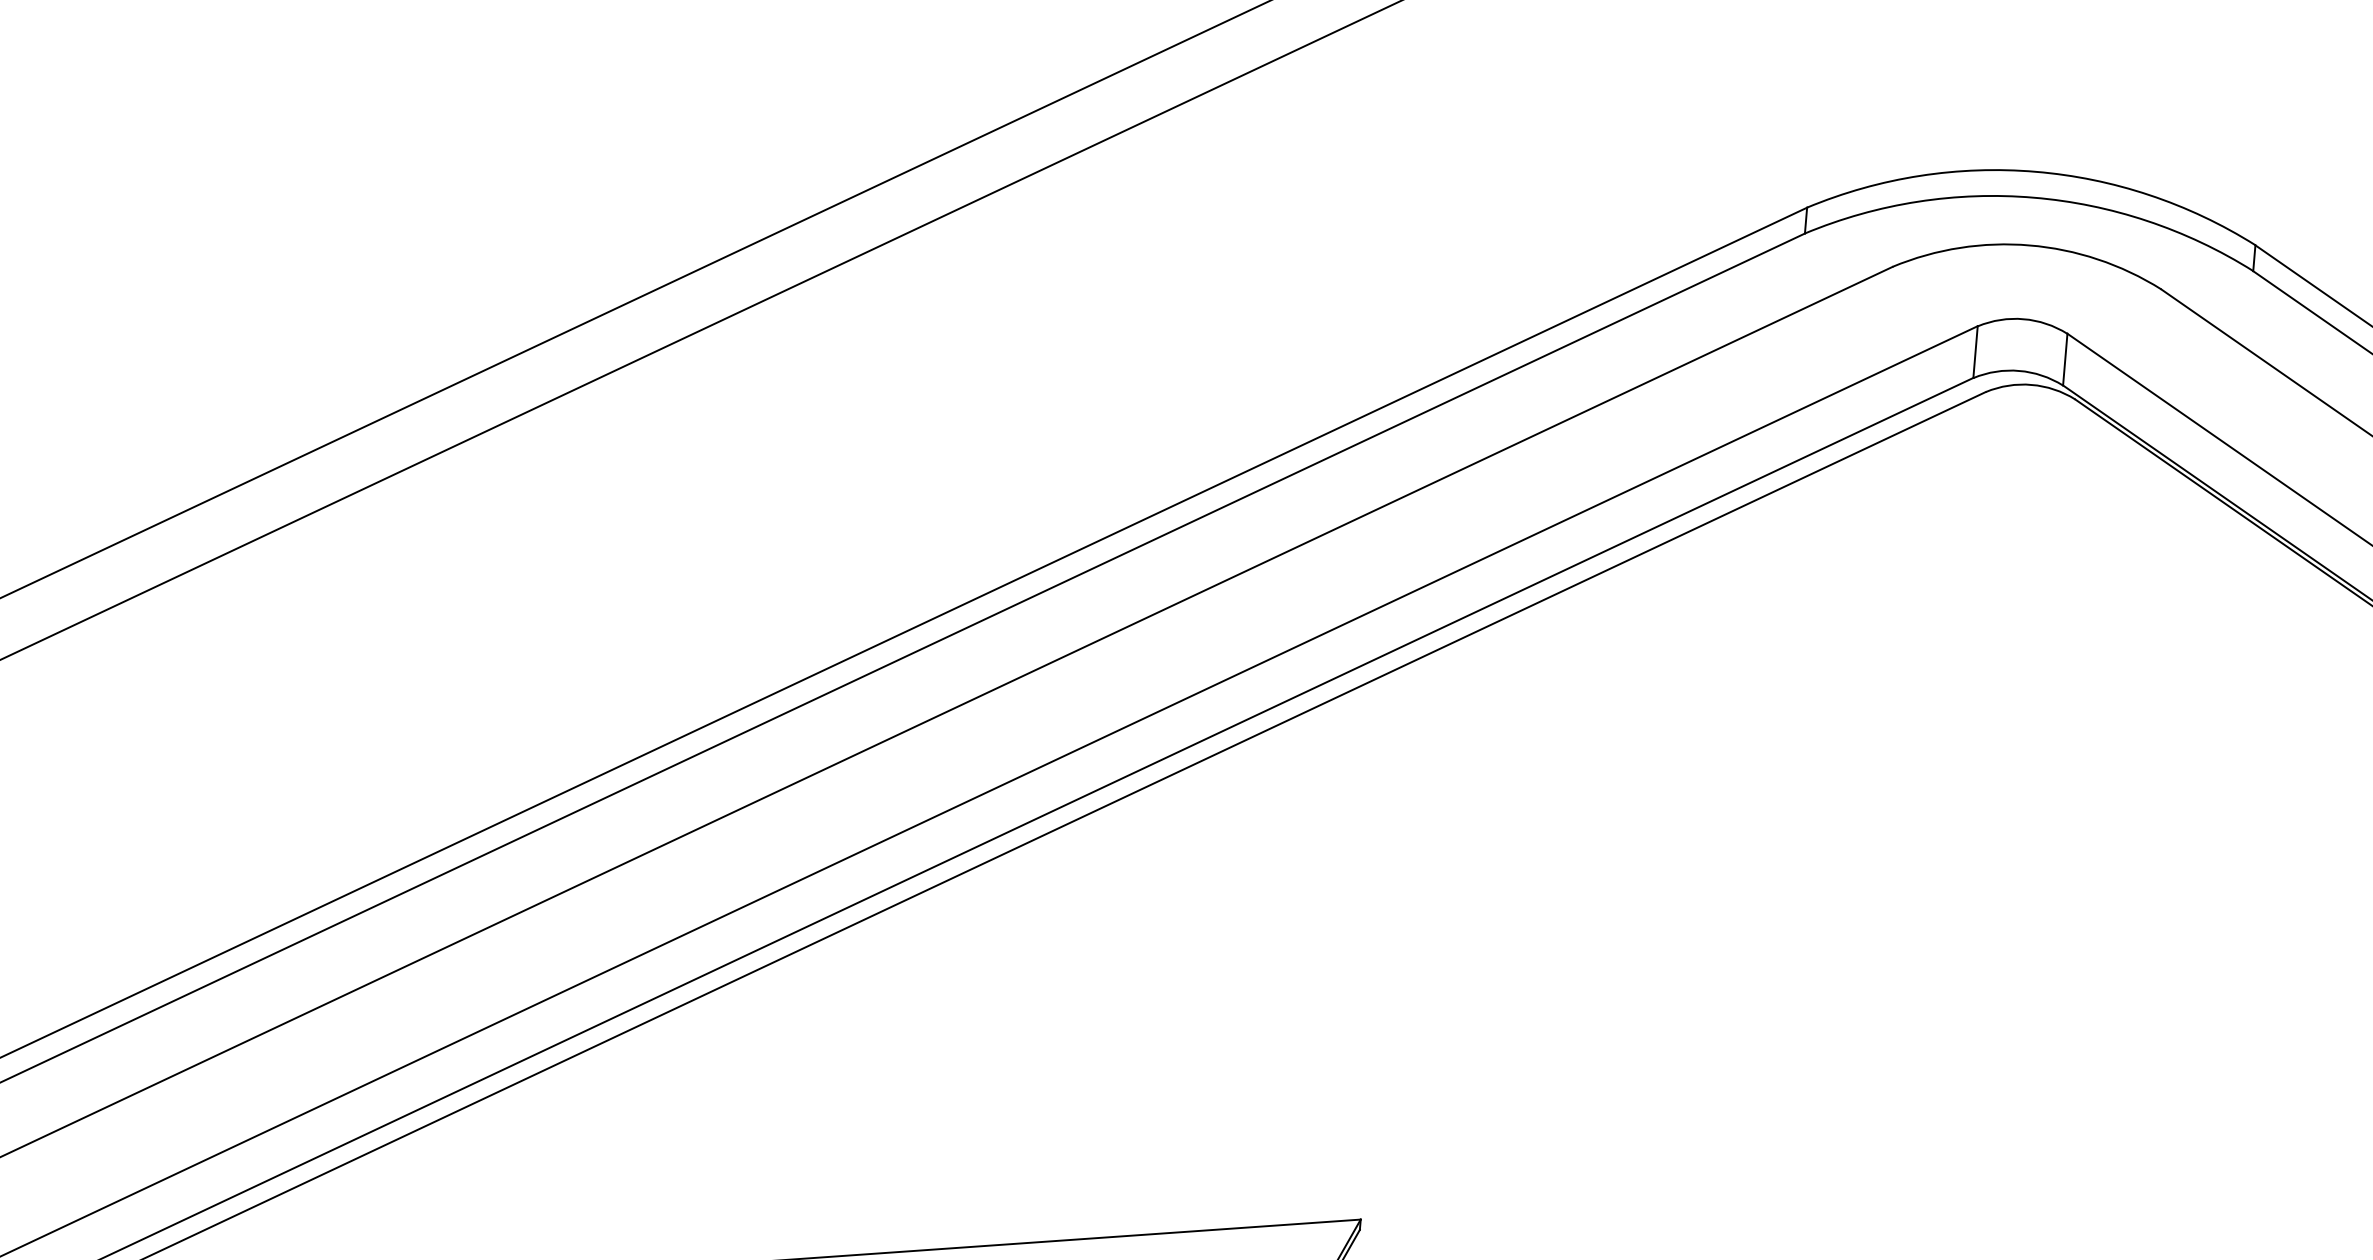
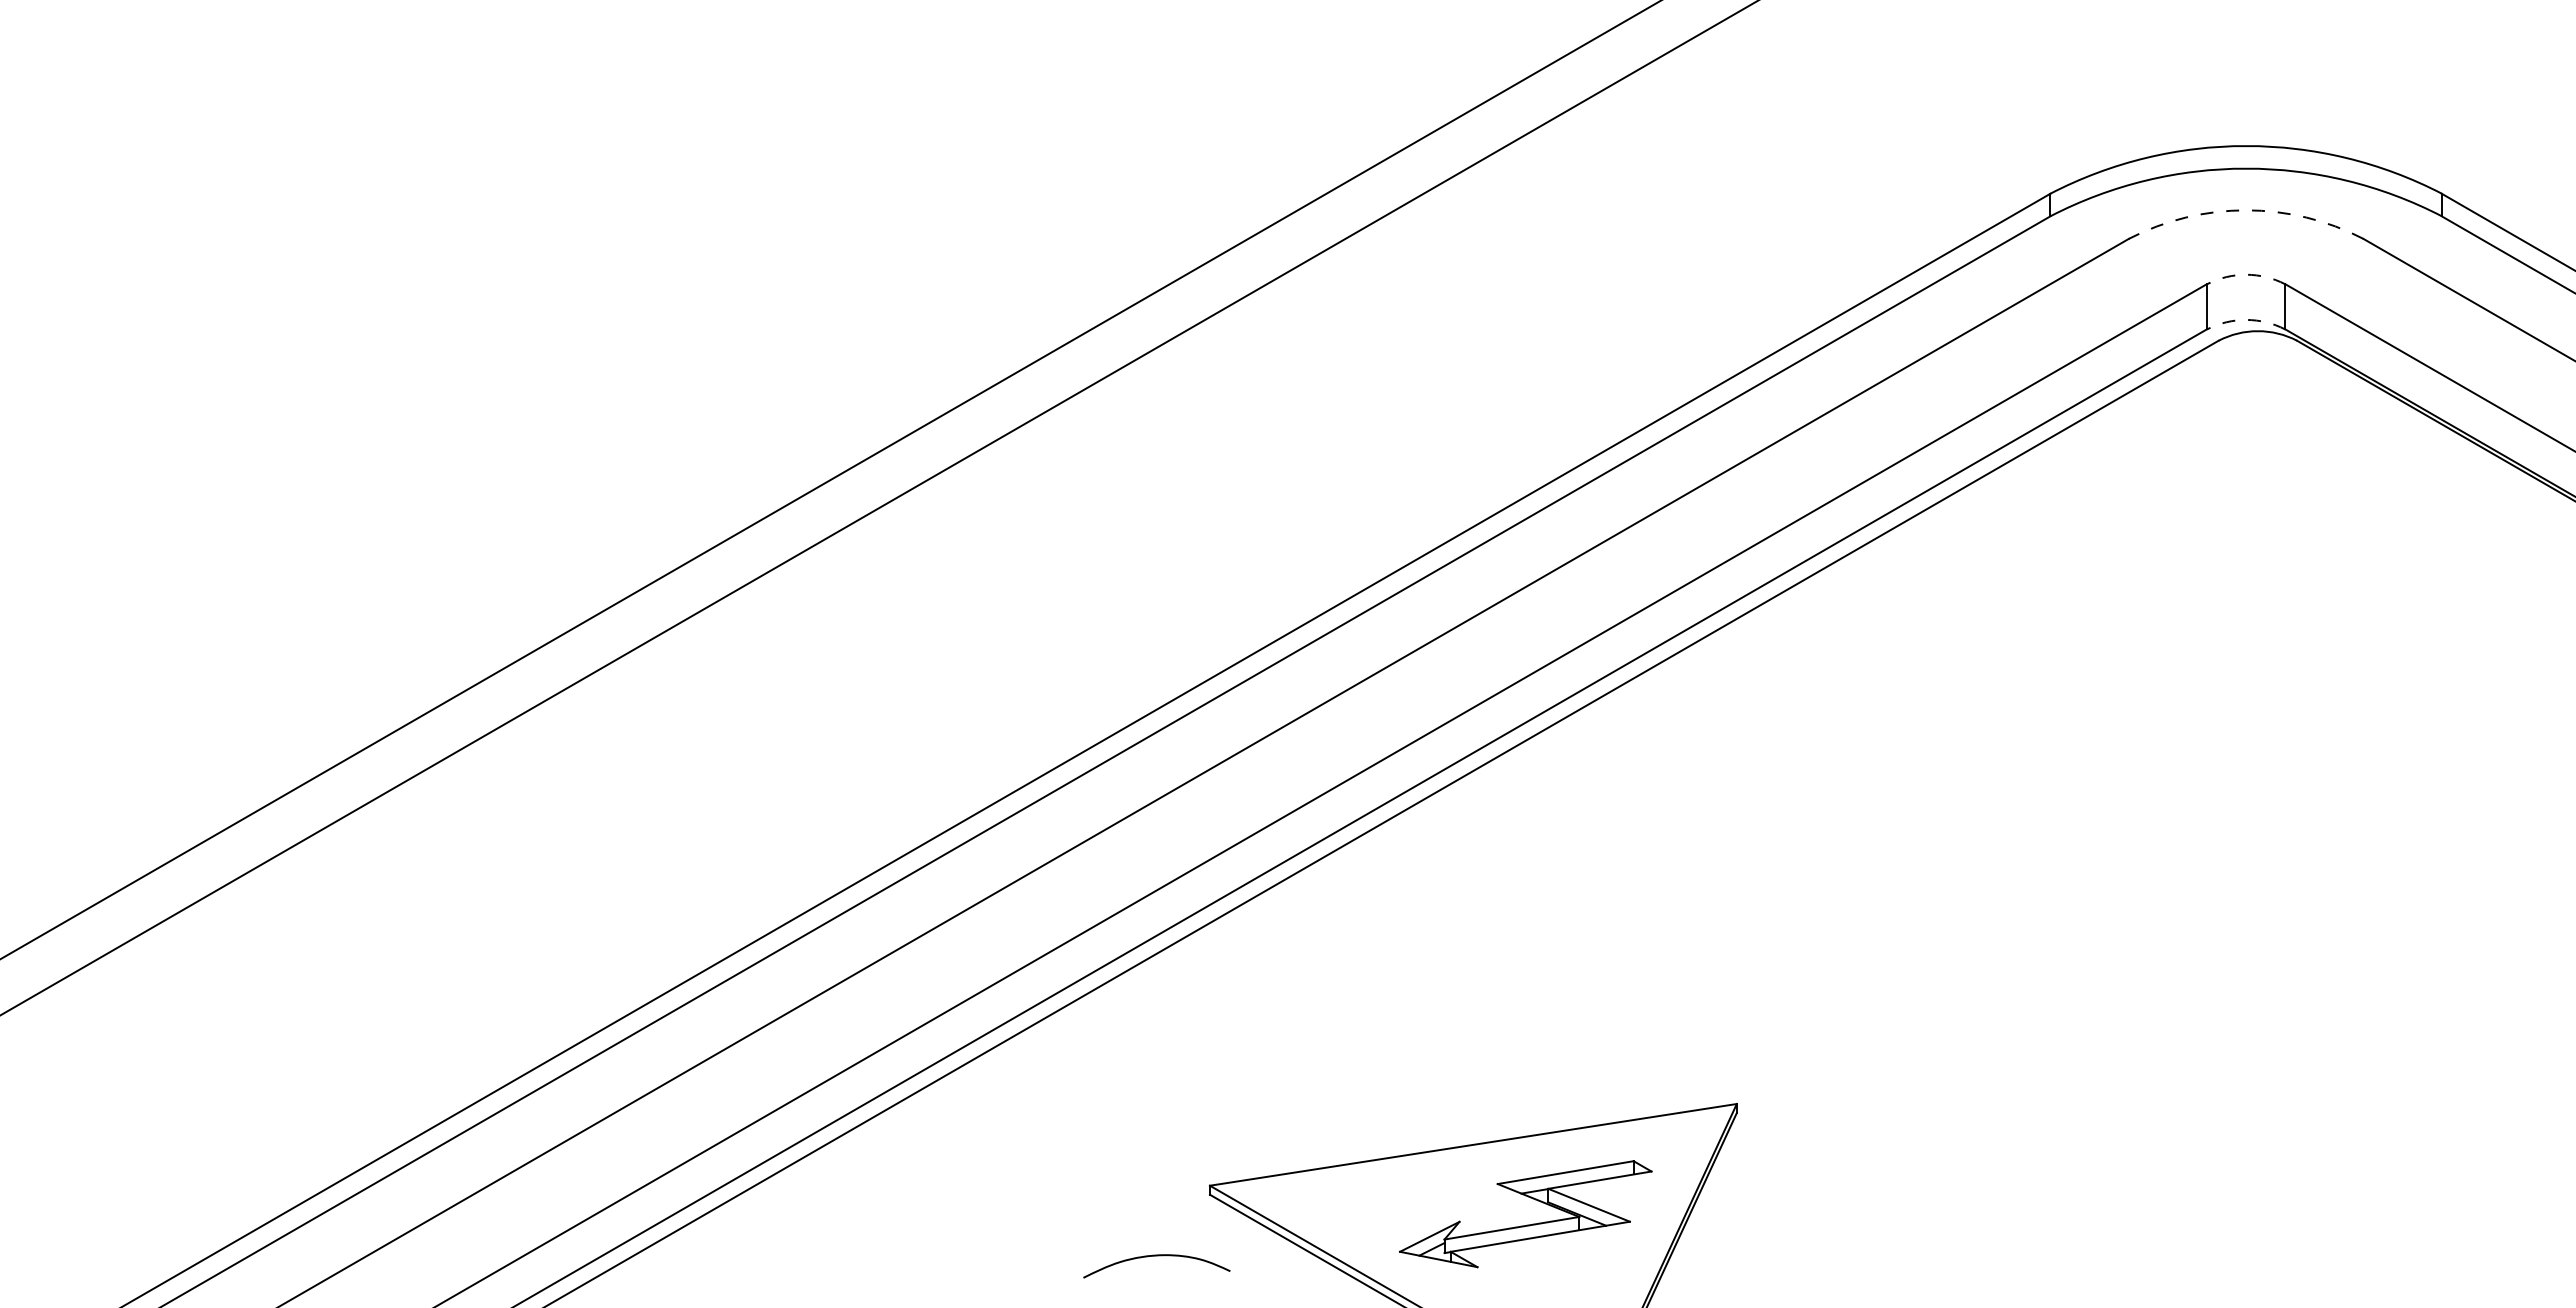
arc: (2030, 245) -> (2246, 210), solid -> dashed
arc: (2023, 318) -> (2246, 274), solid -> dashed
arc: (2019, 370) -> (2246, 319), solid -> dashed

